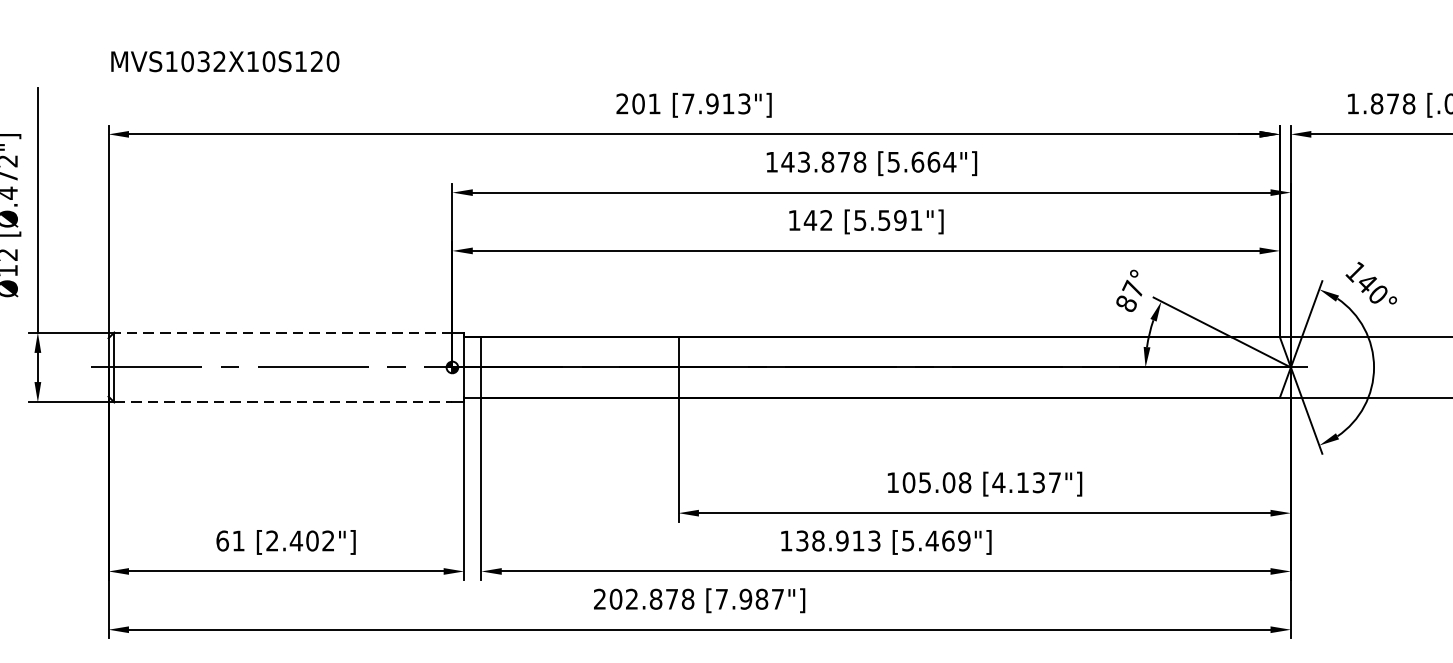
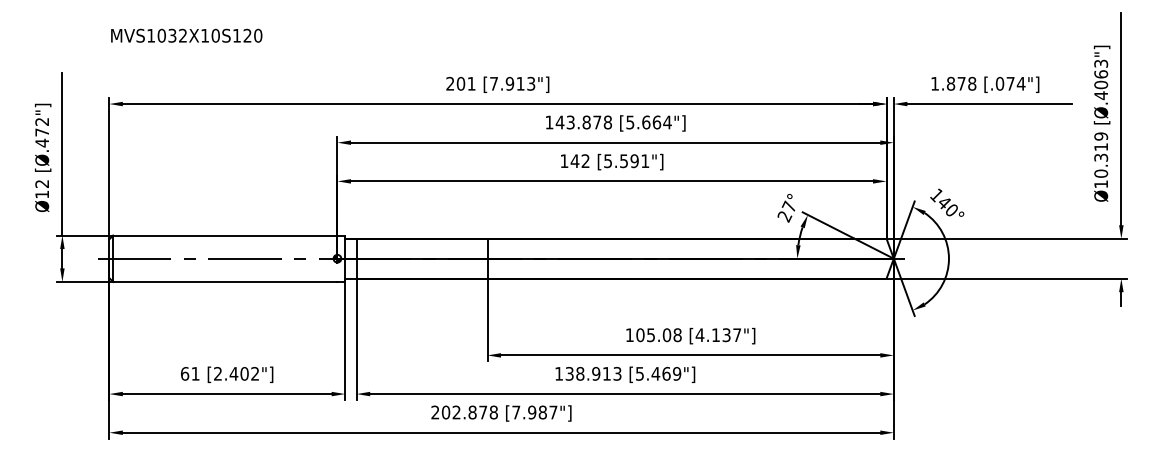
text: (224, 61) -> (186, 35), moved
text: (1126, 303) -> (784, 216), 87° -> 27°
line: (282, 332) -> (224, 235), dashed -> solid
line: (283, 401) -> (225, 281), dashed -> solid

